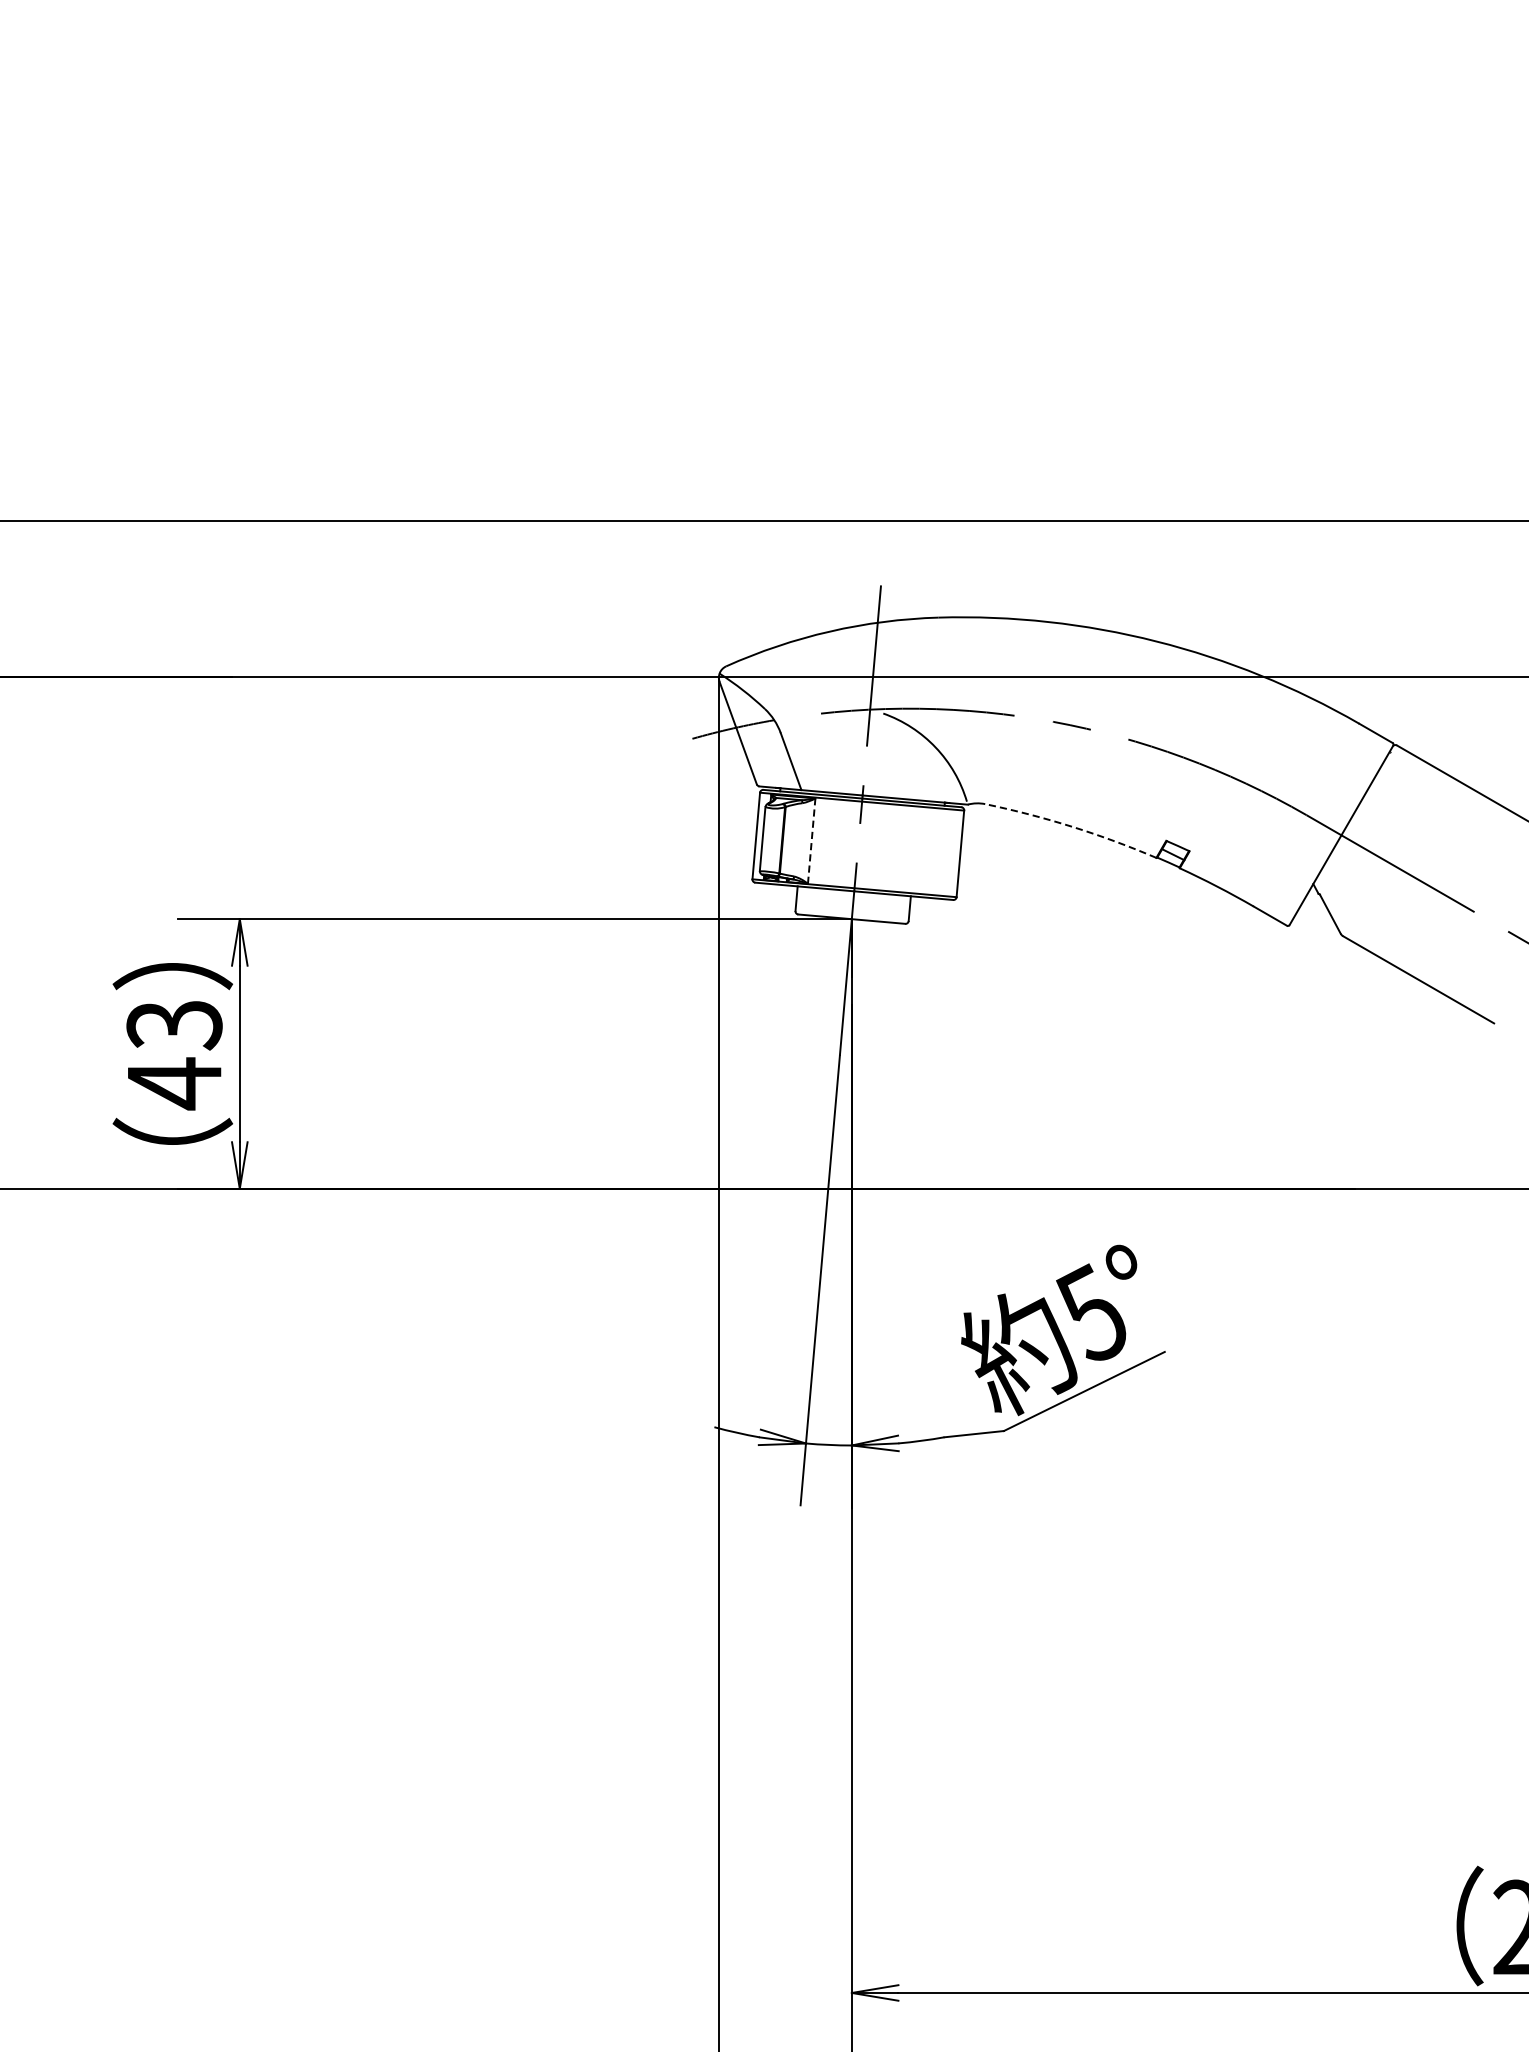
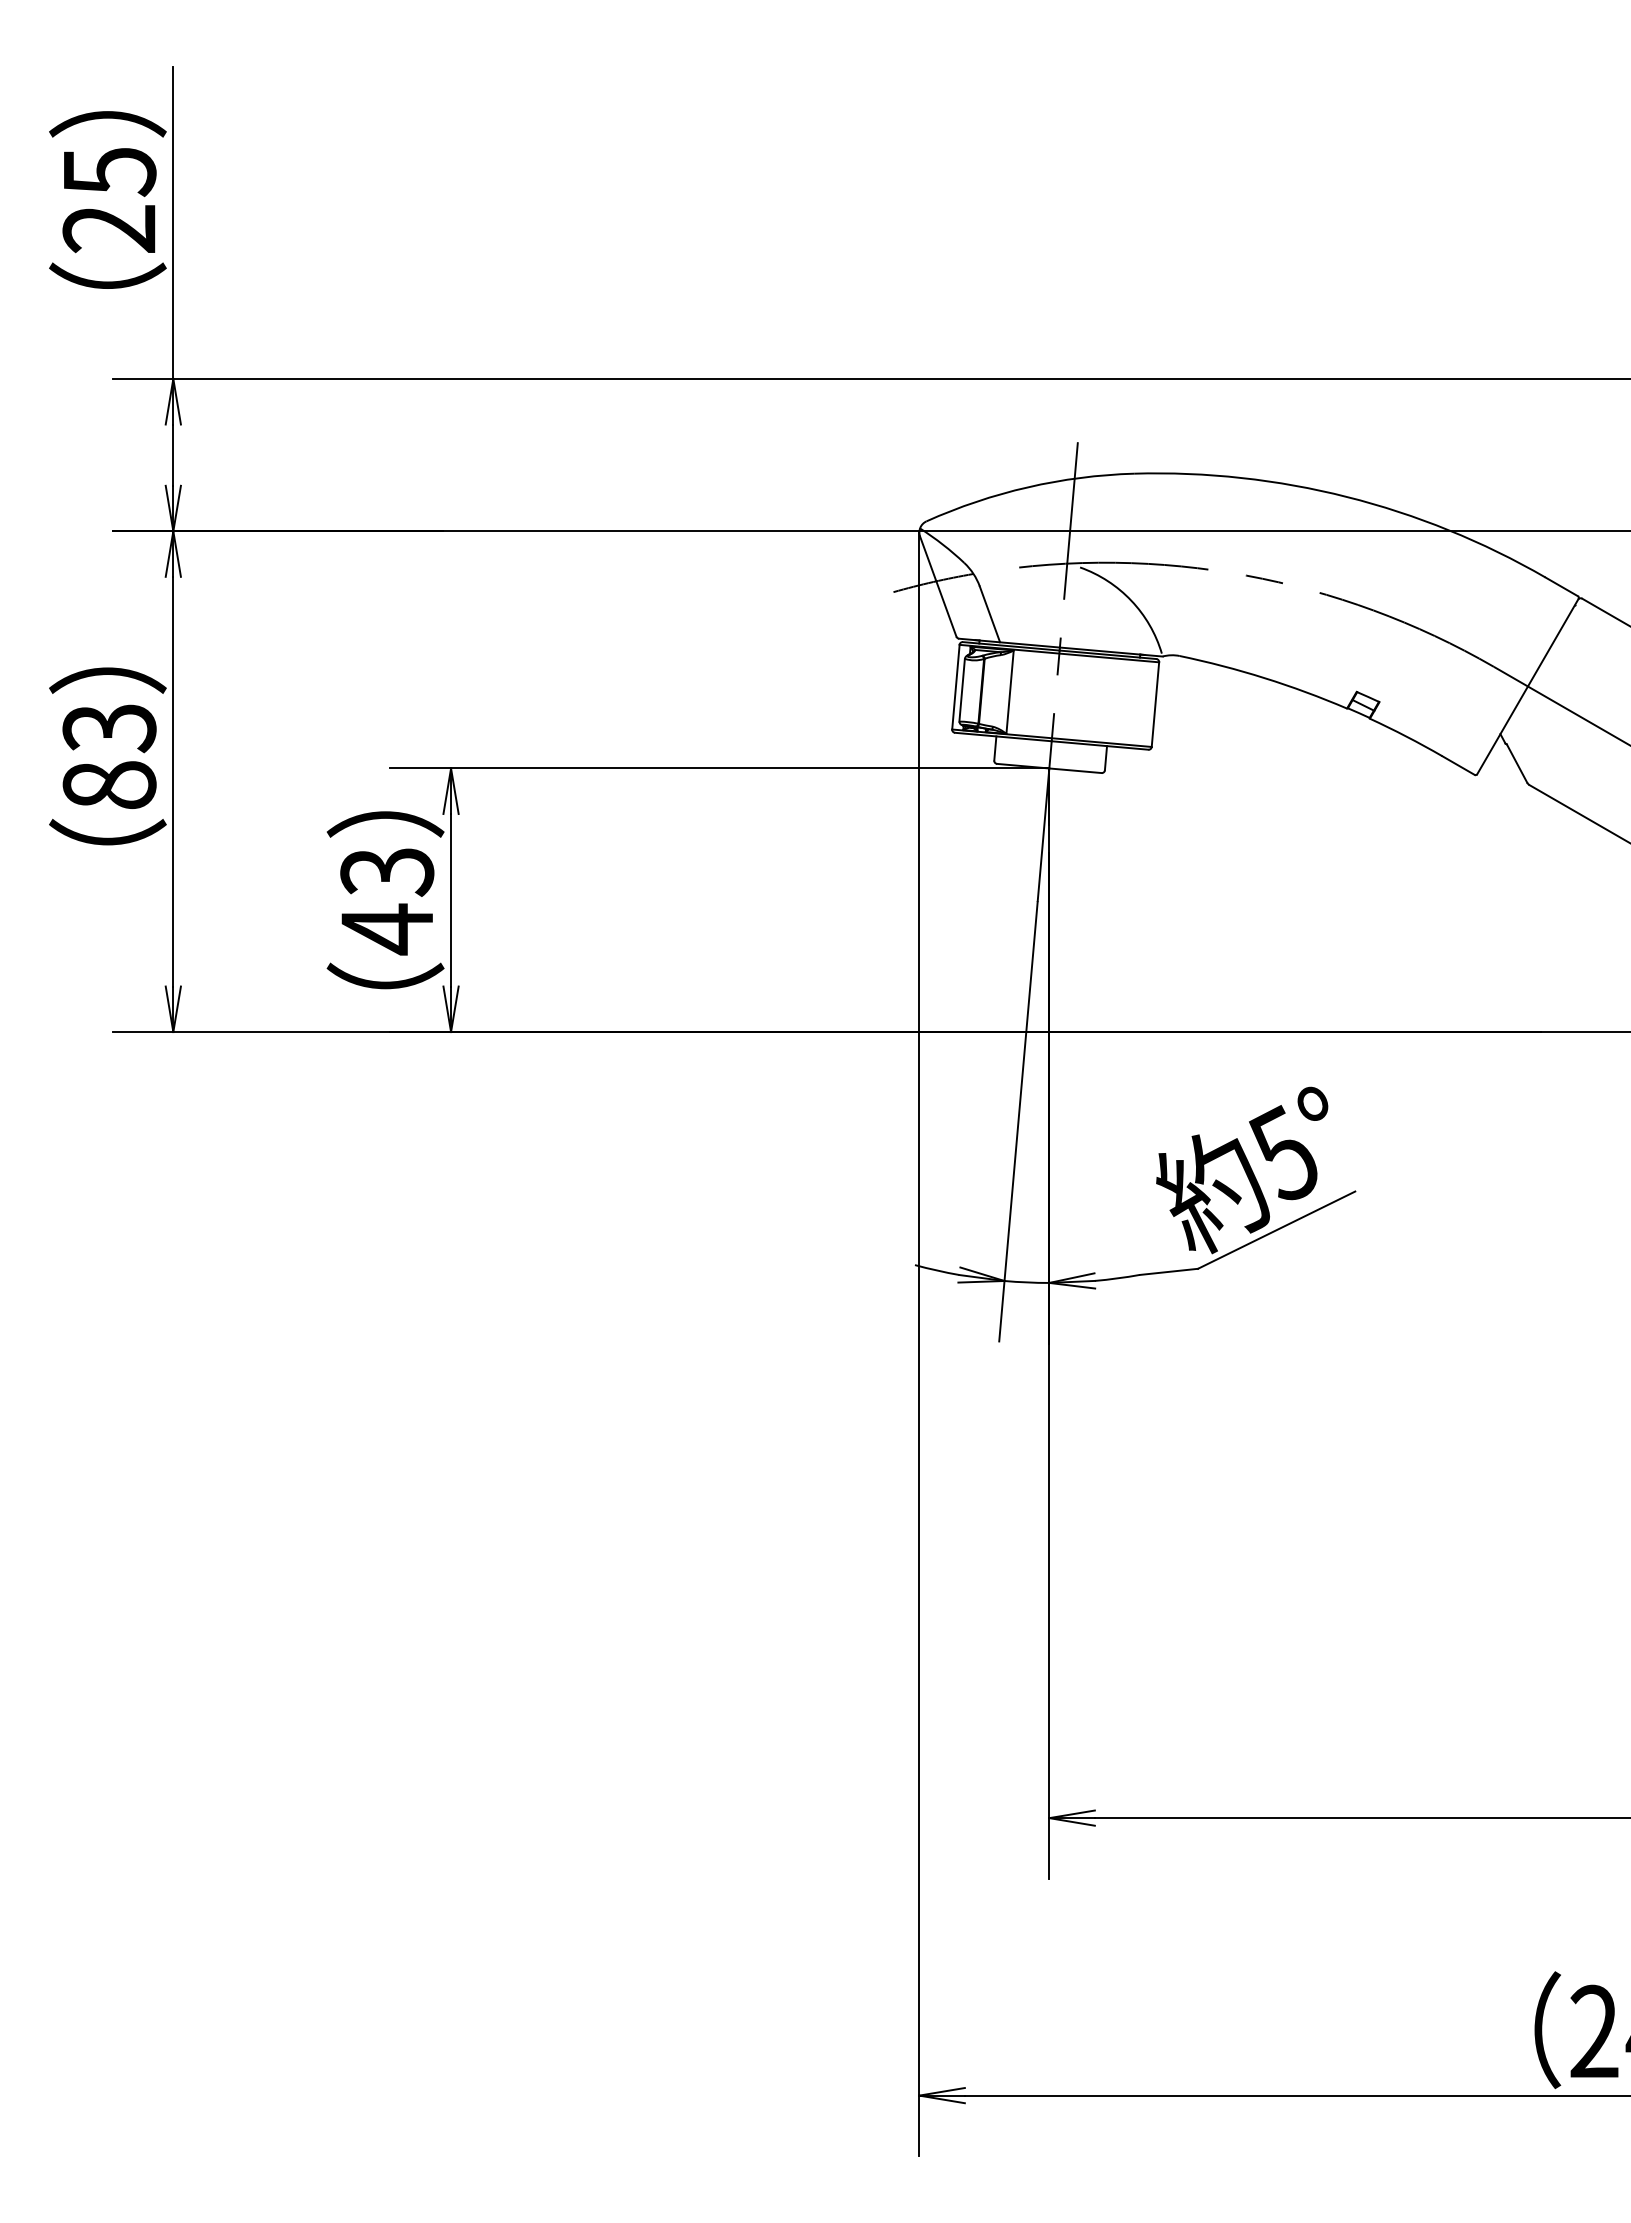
arc: (1071, 827) -> (1264, 678), dashed -> solid
line: (812, 841) -> (1010, 692), dashed -> solid

